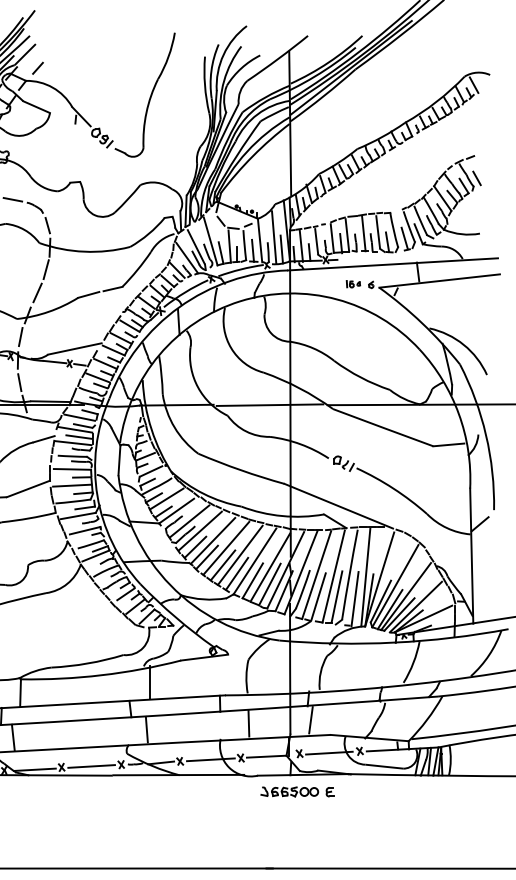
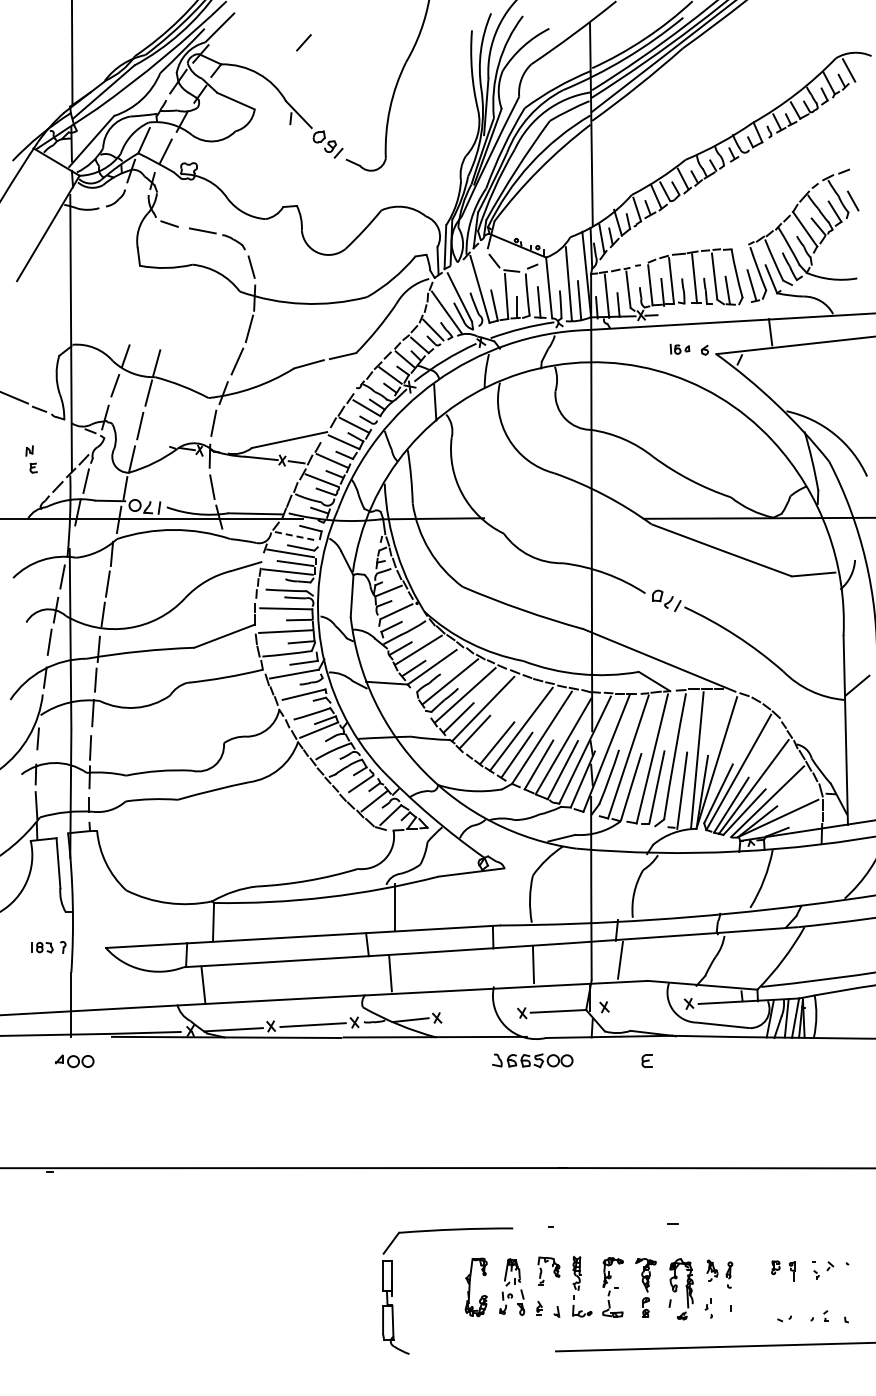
line: (37, 68) -> (303, 42), moved
line: (269, 404) -> (562, 518), removed
line: (79, 417) -> (296, 536), solid -> dashed
line: (226, 548) -> (501, 719), removed
line: (328, 753) -> (645, 1006), removed
line: (210, 759) -> (479, 1015), removed
part: (289, 791) -> (532, 1060), moved

